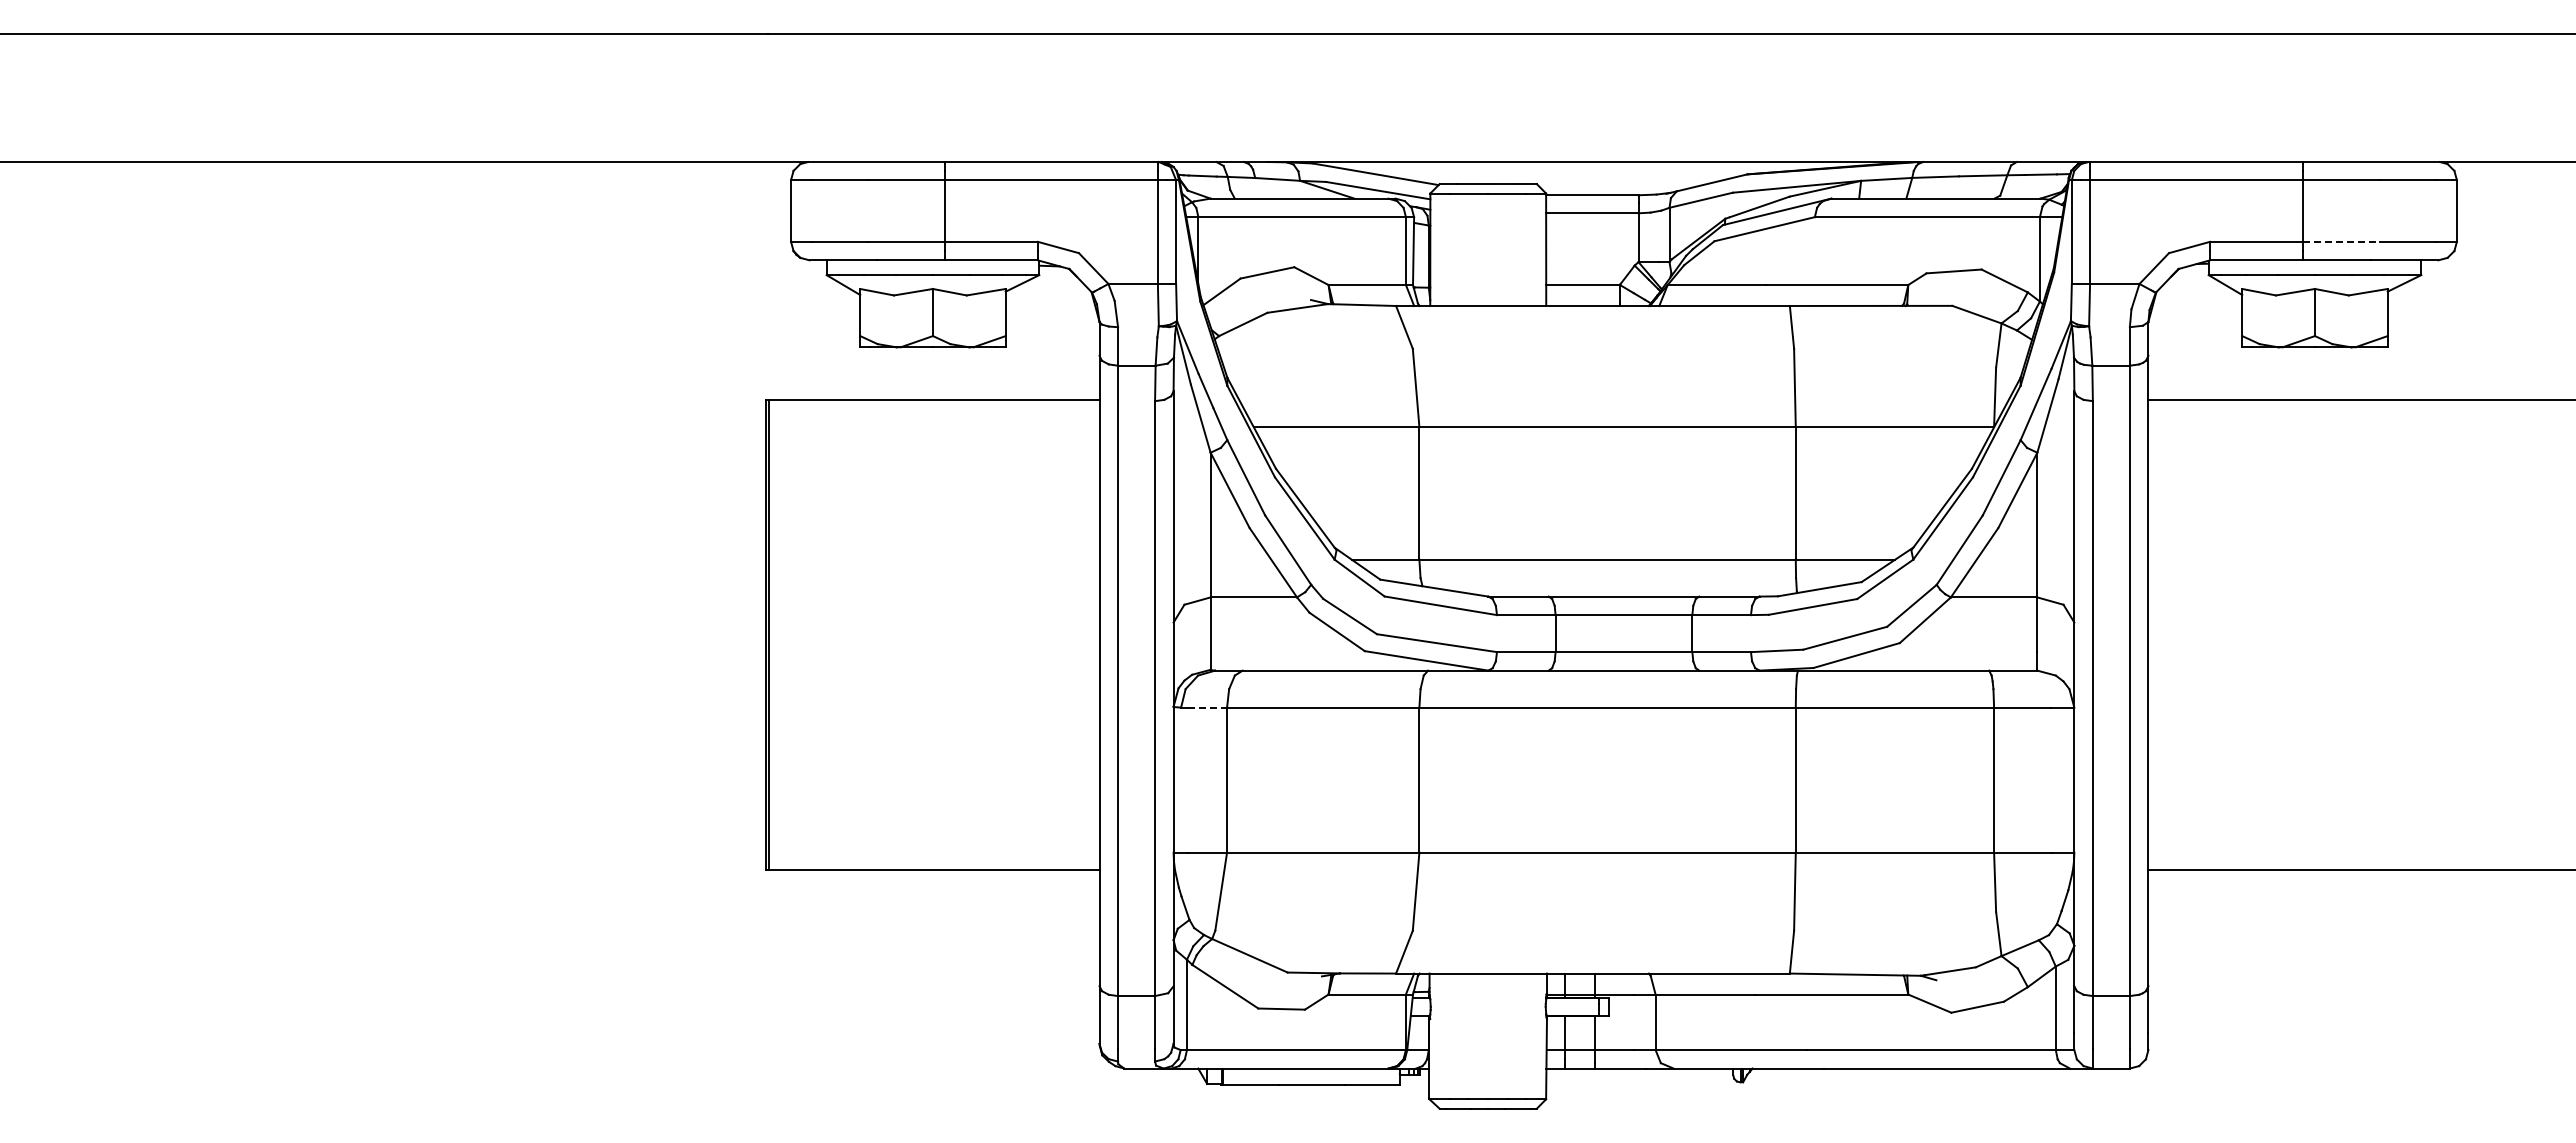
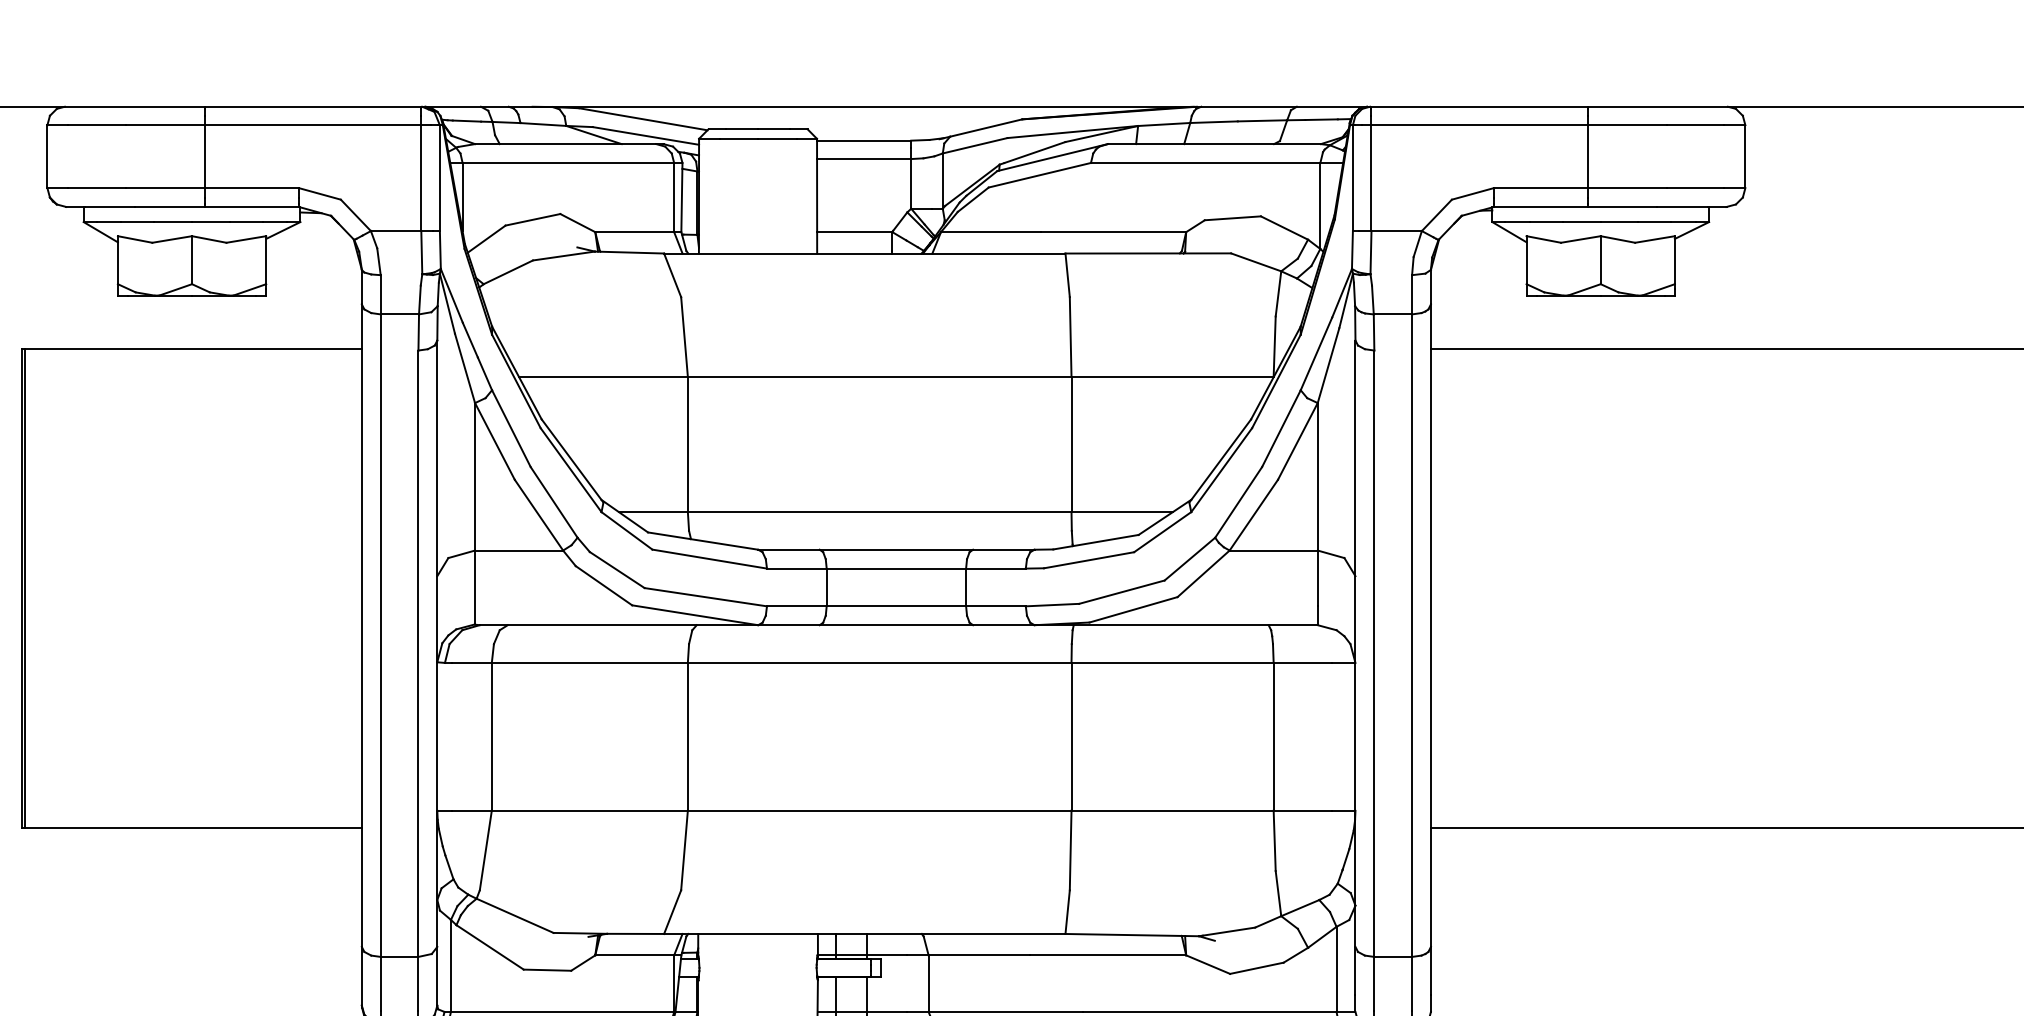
line: (2341, 241) -> (1627, 187), dashed -> solid
line: (1208, 707) -> (472, 662), dashed -> solid

